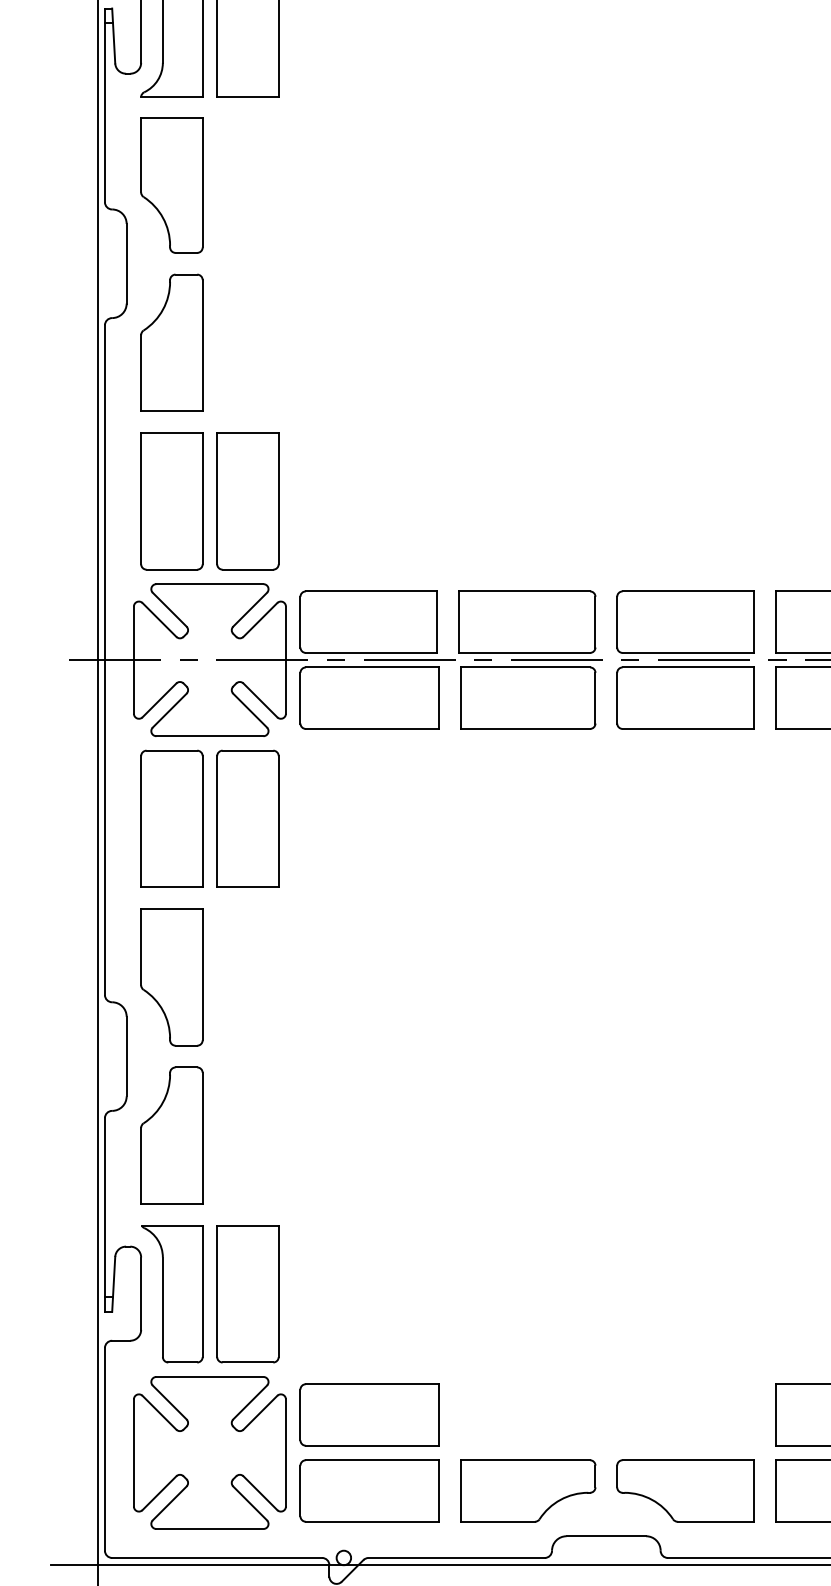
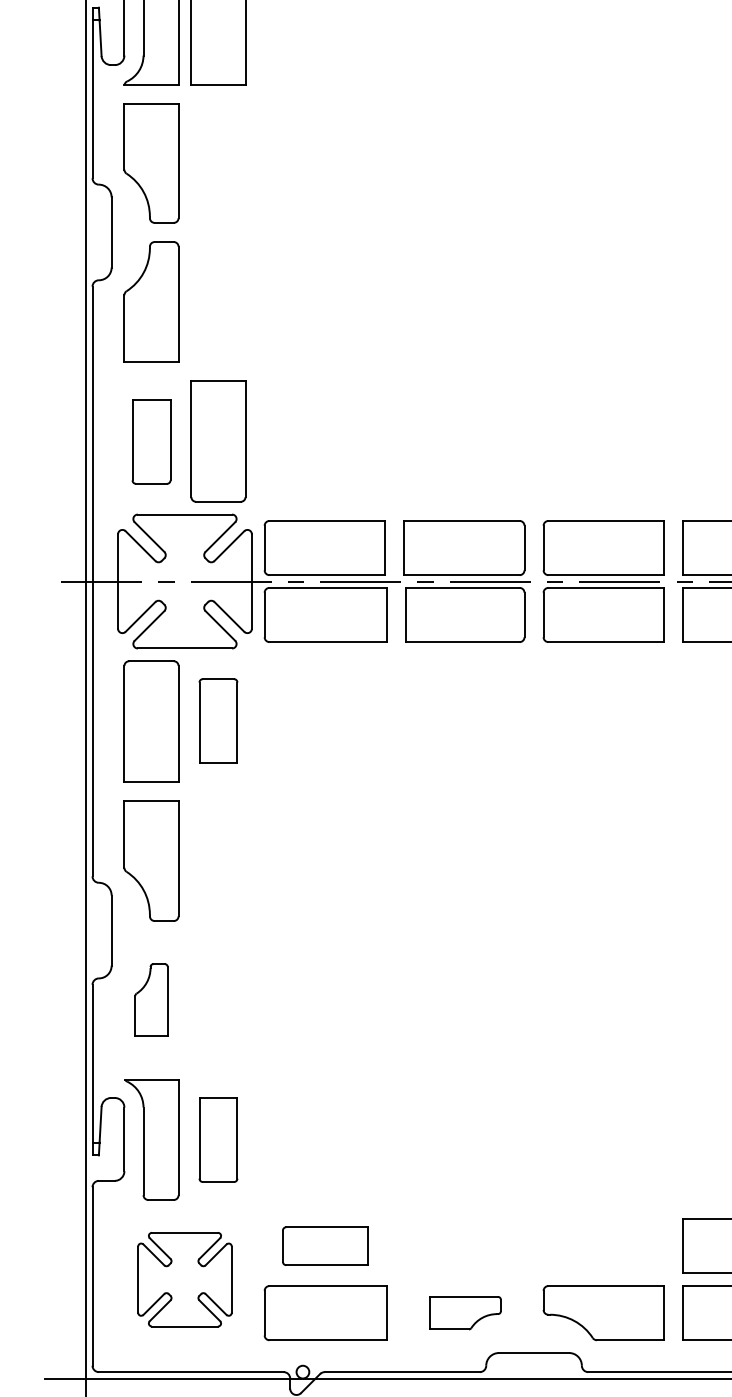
part: (171, 501) -> (151, 441), size x0.7
part: (247, 818) -> (218, 720), size x0.7
part: (171, 1135) -> (151, 1000), size x0.6
part: (247, 1294) -> (218, 1140), size x0.7
part: (369, 1414) -> (325, 1245), size x0.7
part: (209, 1452) -> (184, 1279), size x0.7
part: (528, 1490) -> (465, 1312), size x0.6

